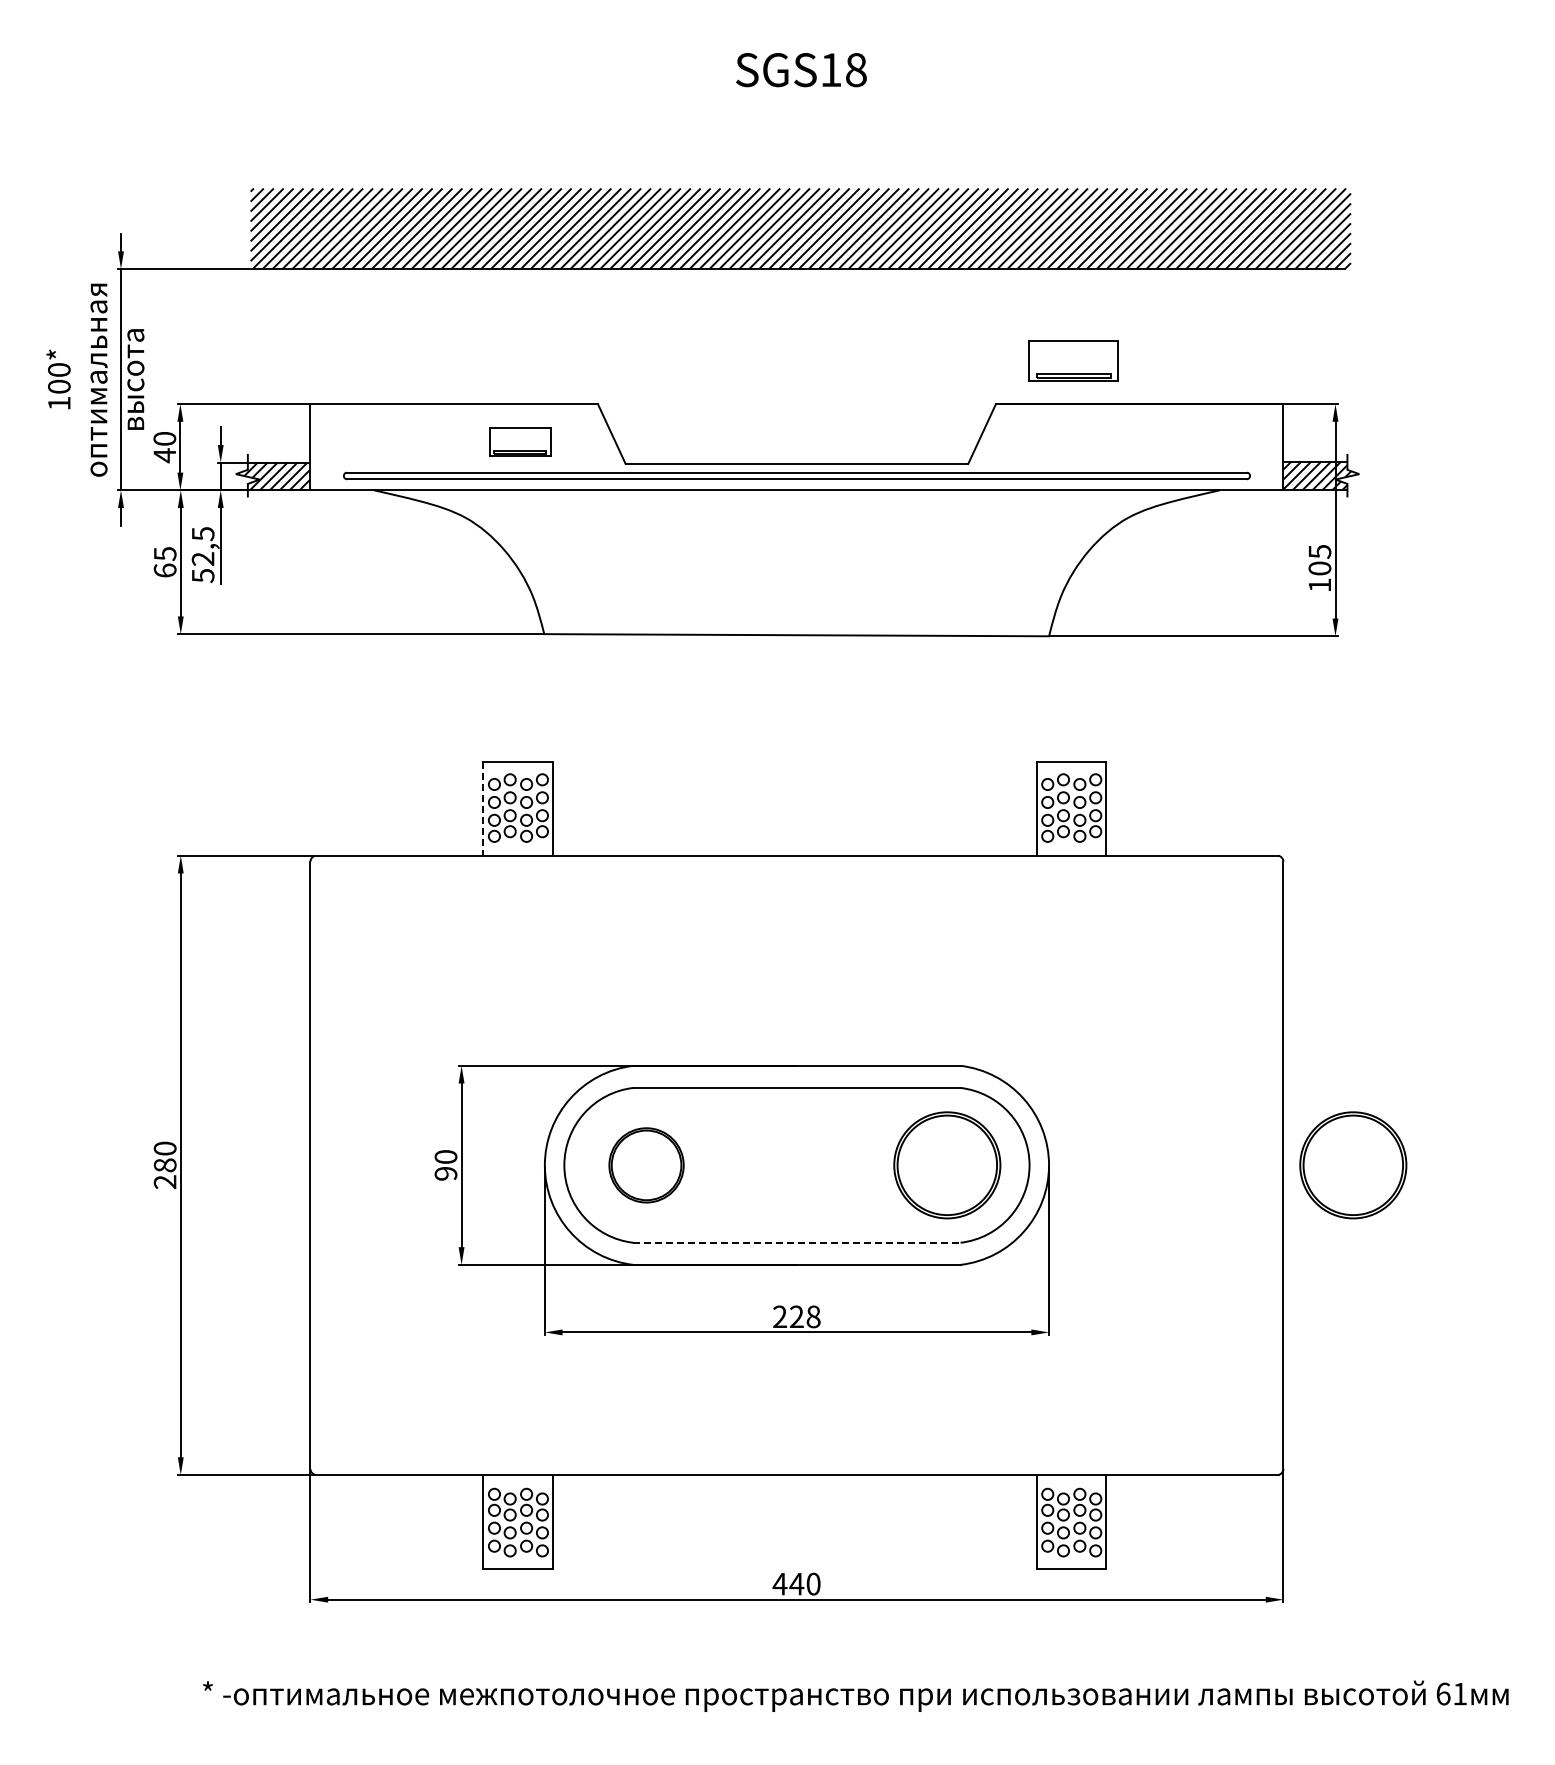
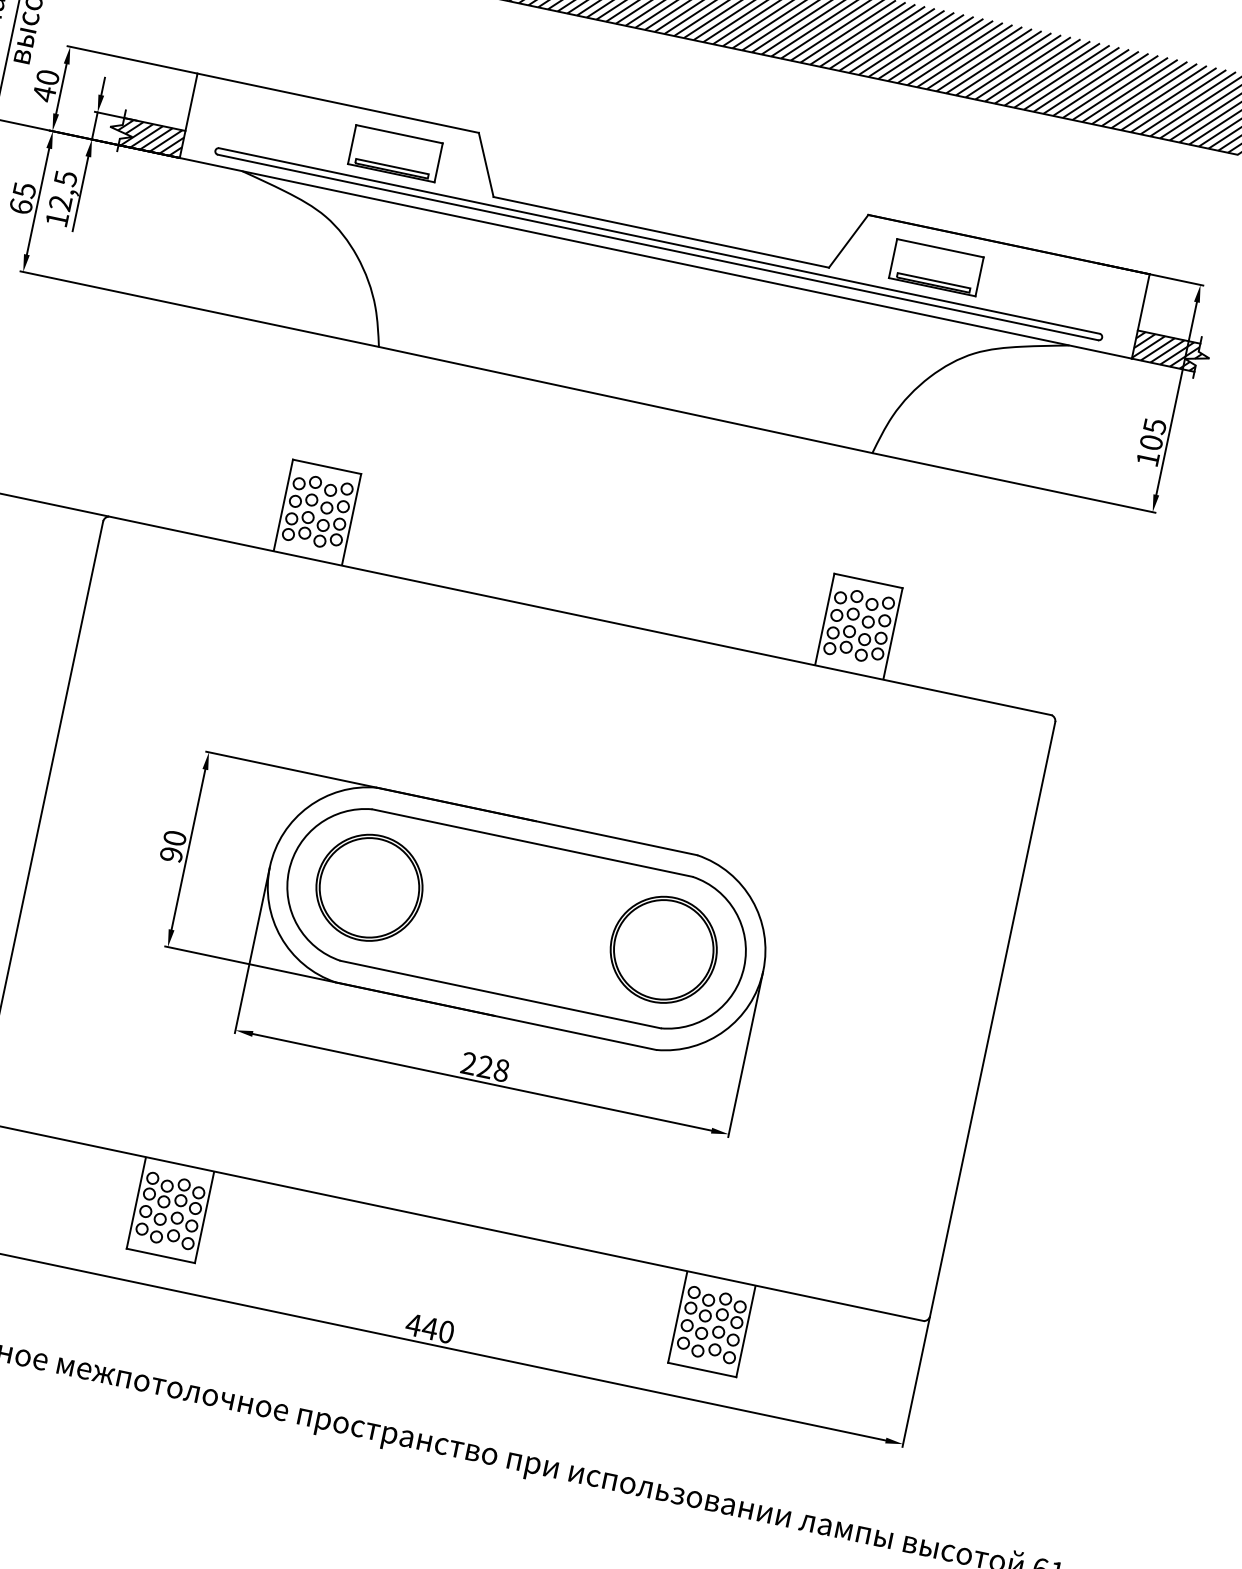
part: (1073, 360) -> (936, 267), moved
part: (520, 441) -> (395, 153), size x1.43
text: (203, 576) -> (57, 220), 52,5 -> 12,5
line: (483, 809) -> (283, 505), dashed -> solid
part: (646, 1165) -> (369, 887), size x1.43
part: (1353, 1165) -> (1061, 1033), removed
line: (796, 1242) -> (500, 994), dashed -> solid

